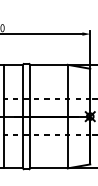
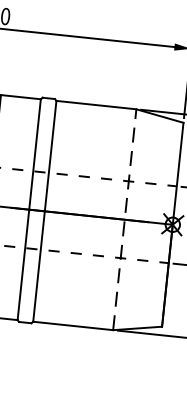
line: (67, 116) -> (124, 219), solid -> dashed

